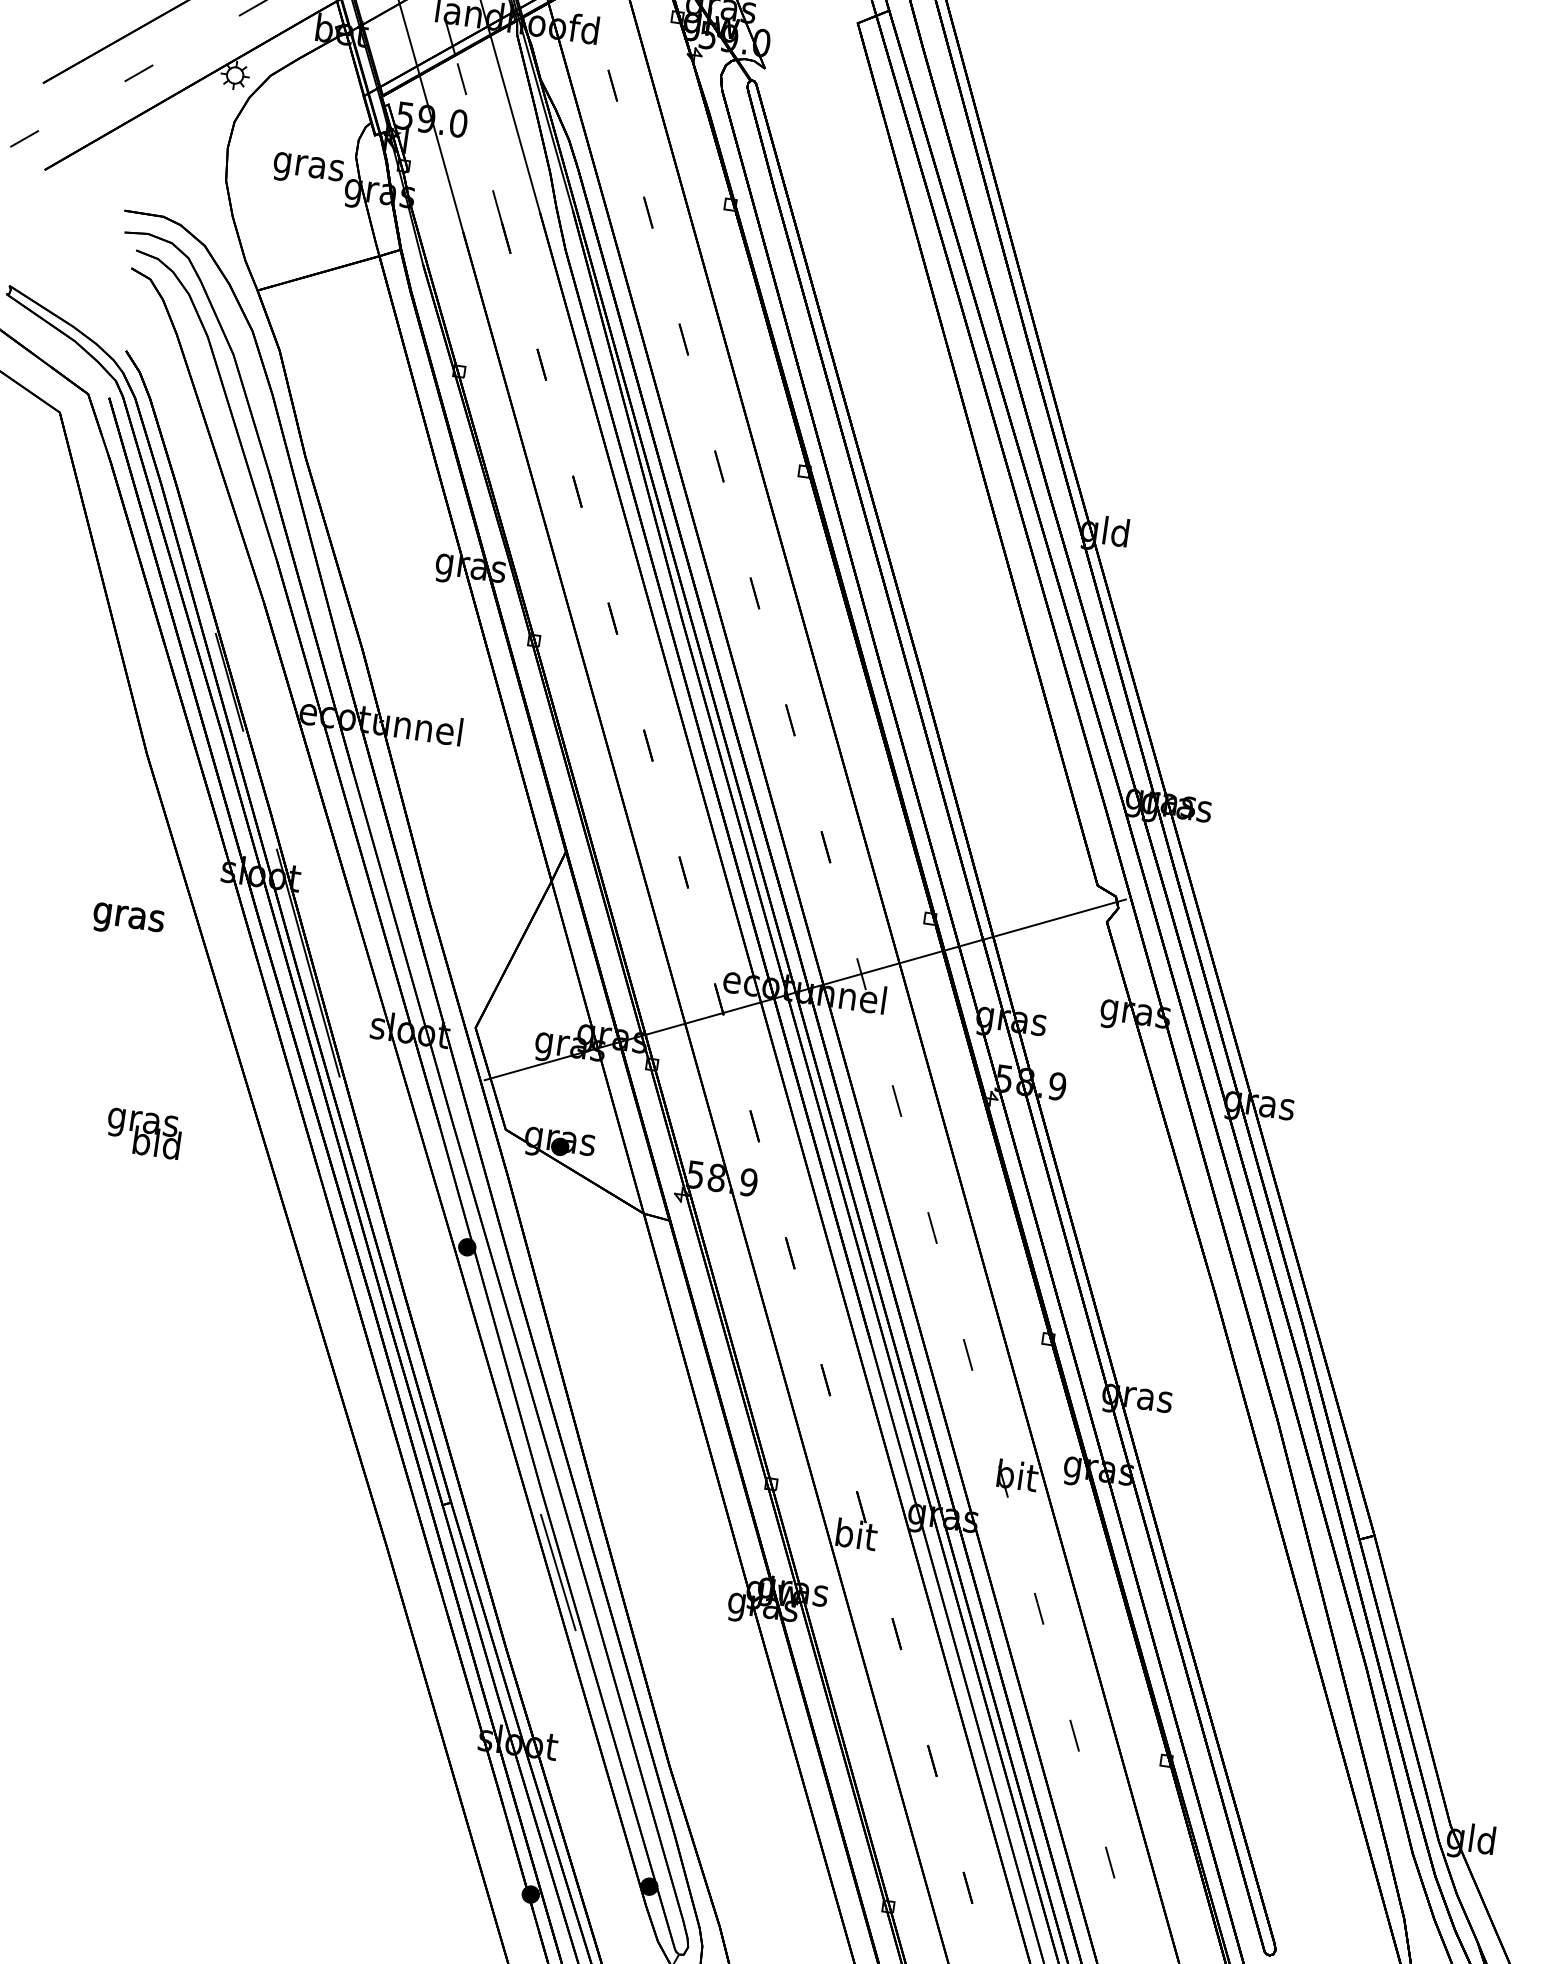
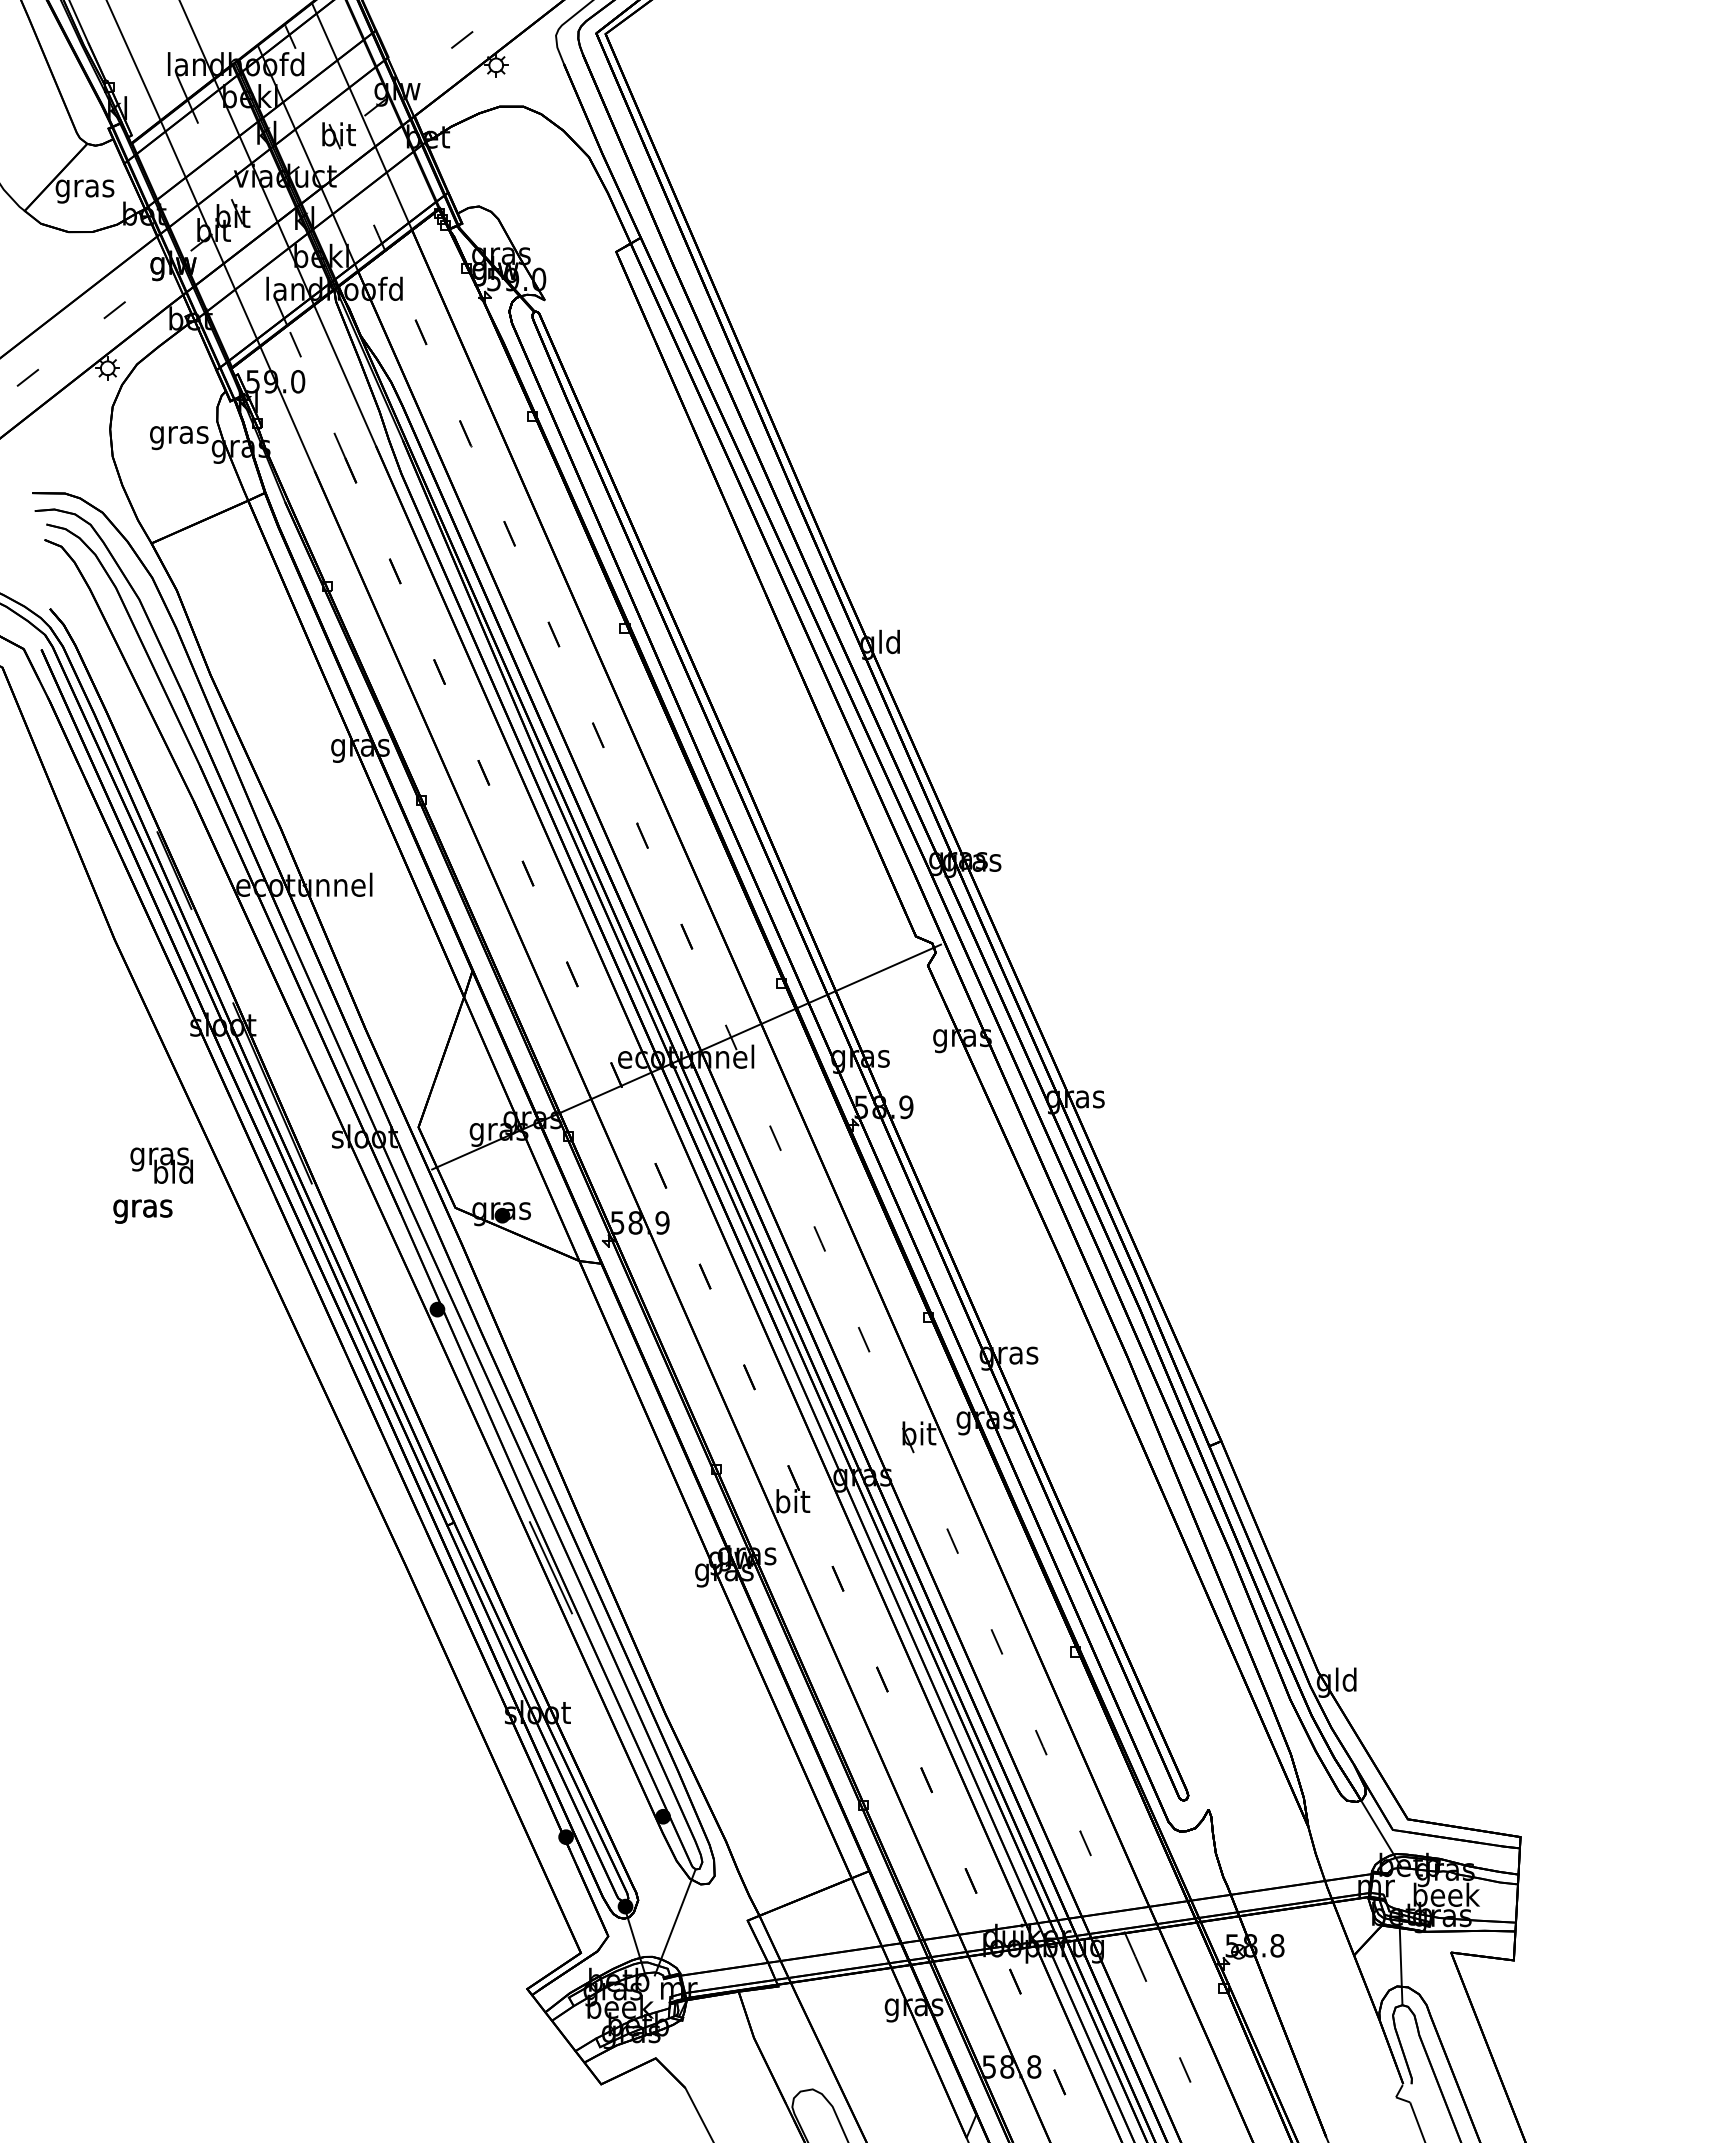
text: (127, 920) -> (142, 1211), moved
text: (143, 1133) -> (161, 1165), moved

